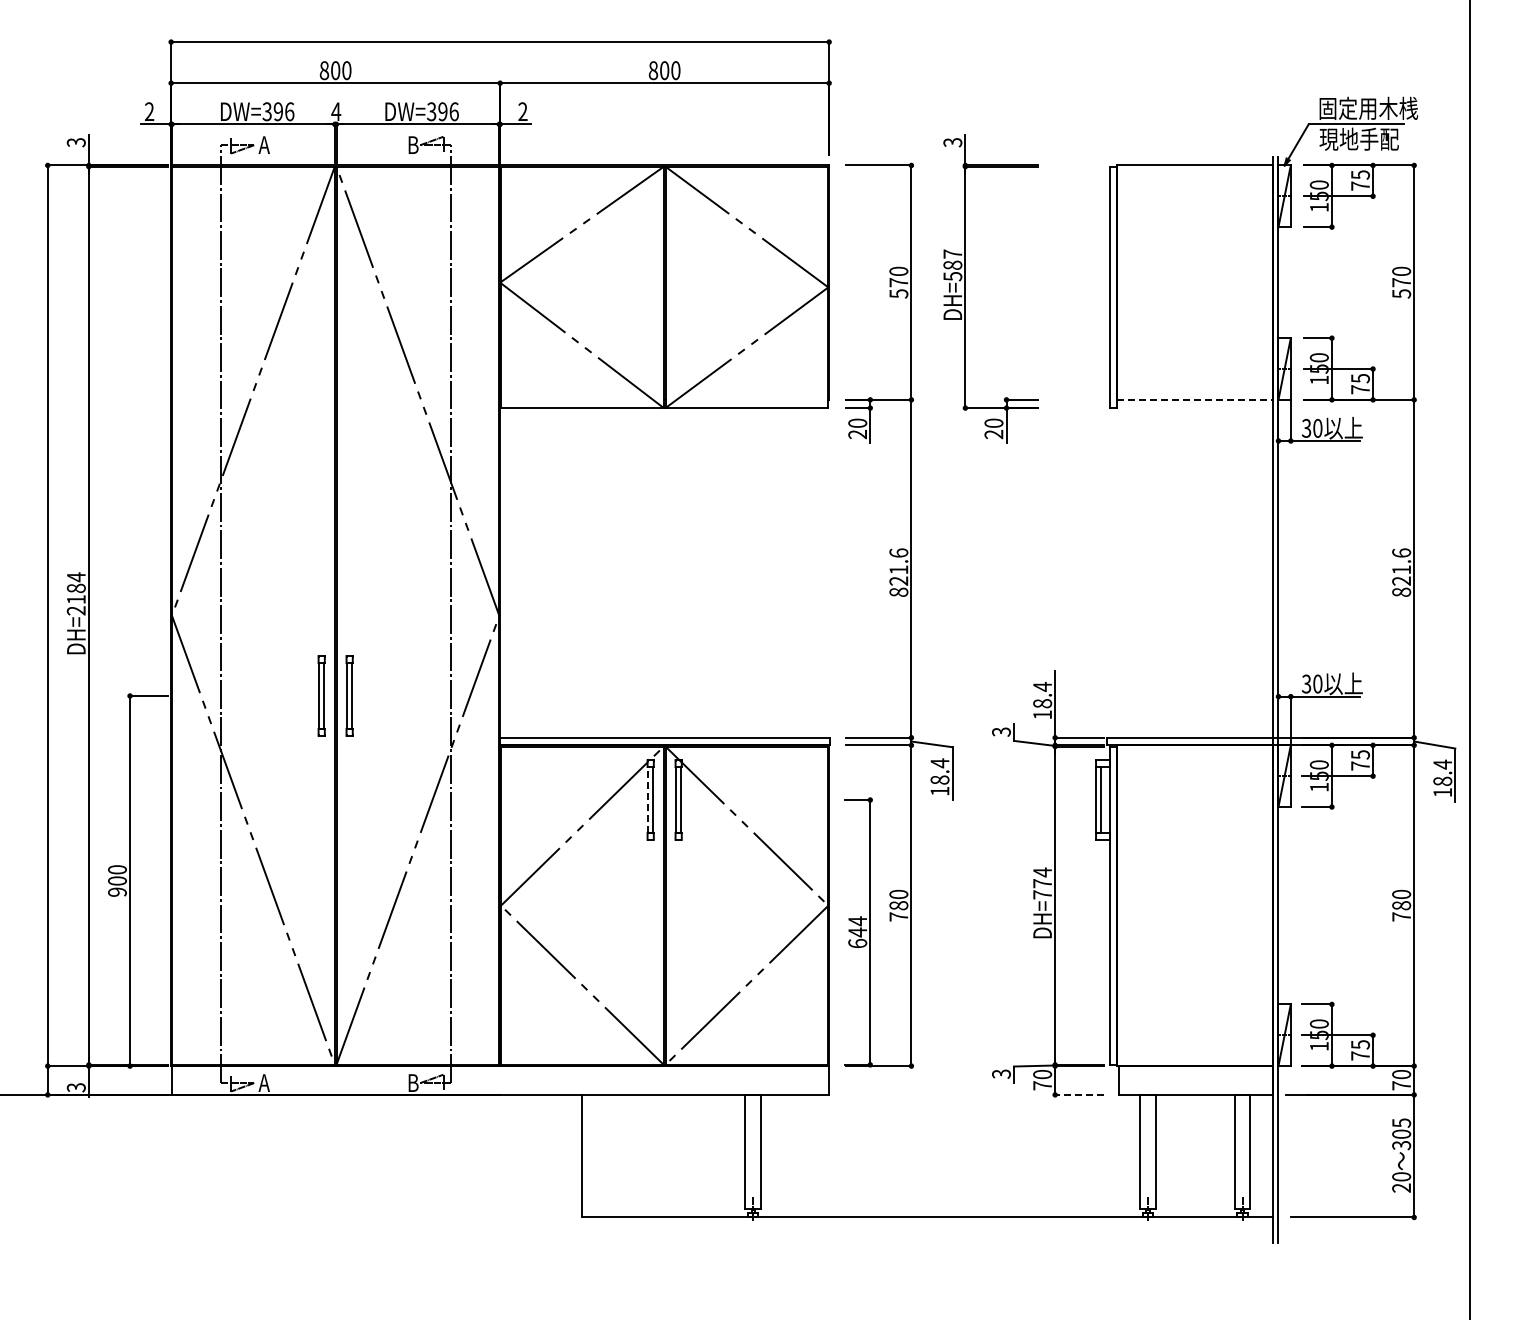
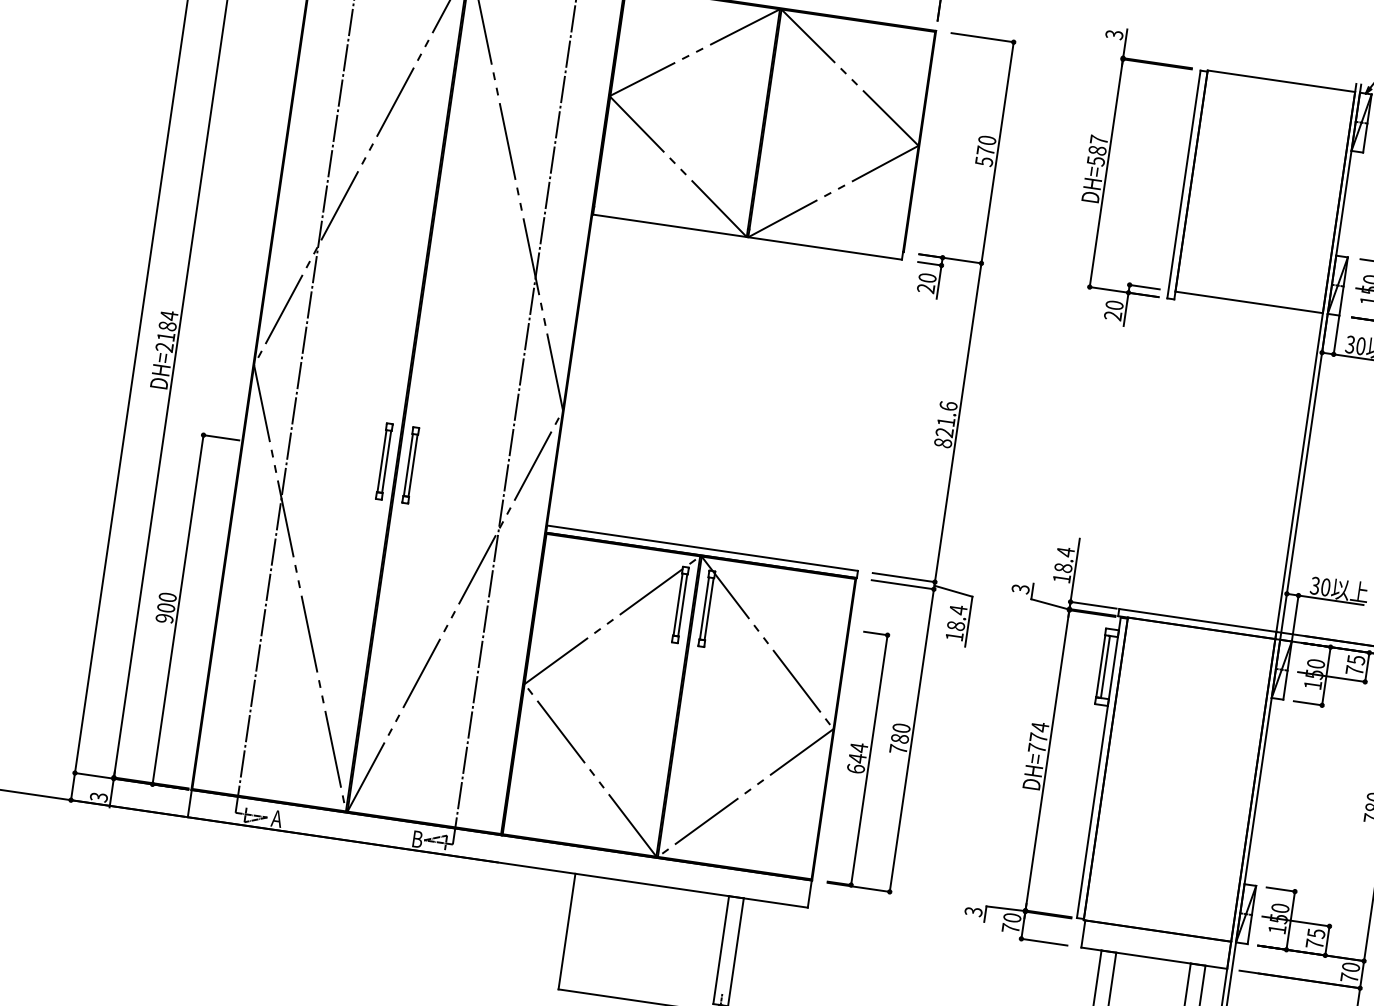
part: (965, 288) -> (1106, 174), moved
line: (1195, 399) -> (1249, 302), dashed -> solid
line: (648, 800) -> (678, 605), dashed -> solid
line: (1079, 1094) -> (1044, 941), dashed -> solid

